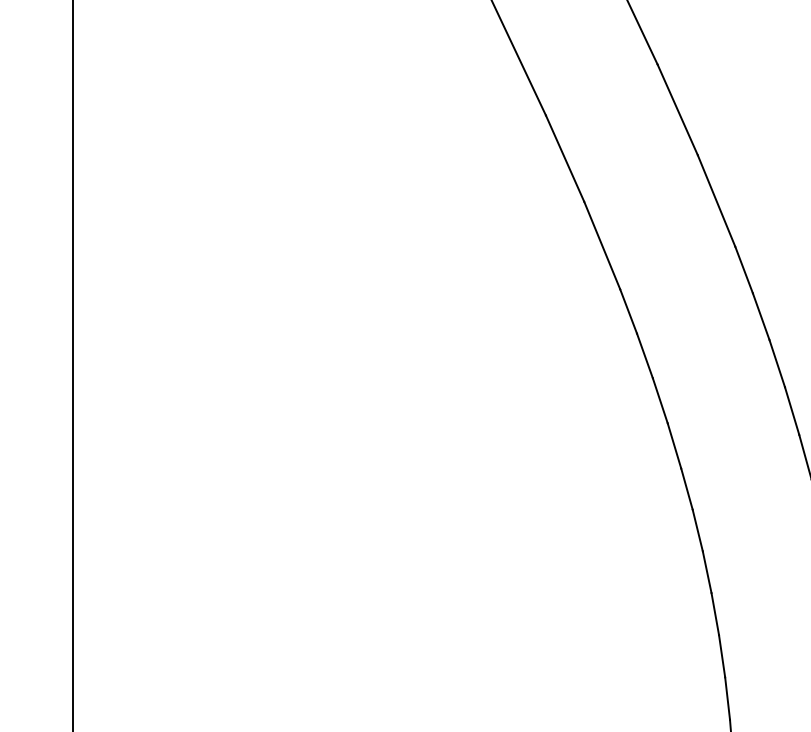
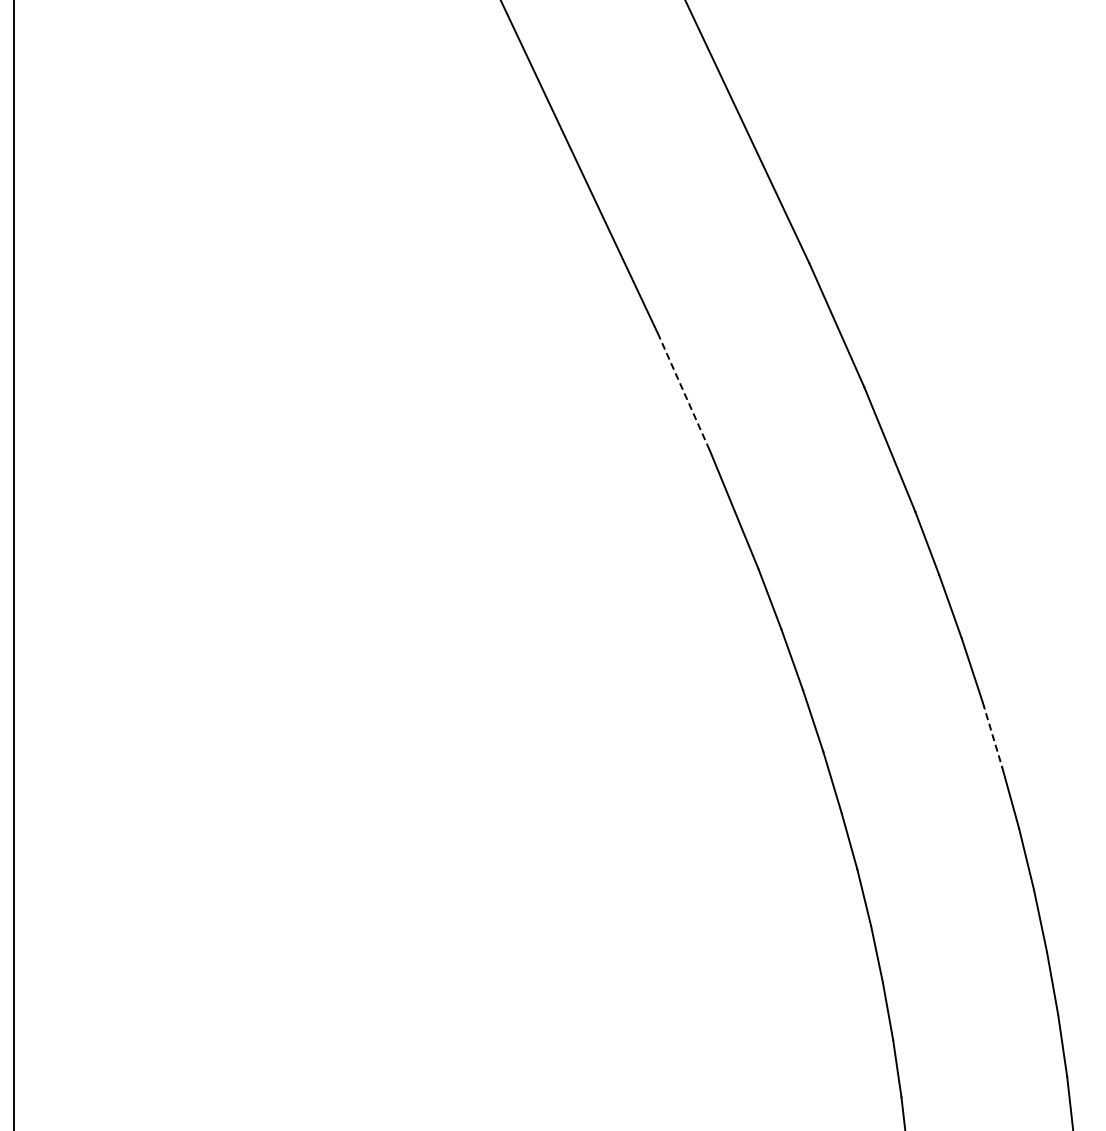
line: (564, 159) -> (683, 392), solid -> dashed
line: (792, 411) -> (992, 735), solid -> dashed

